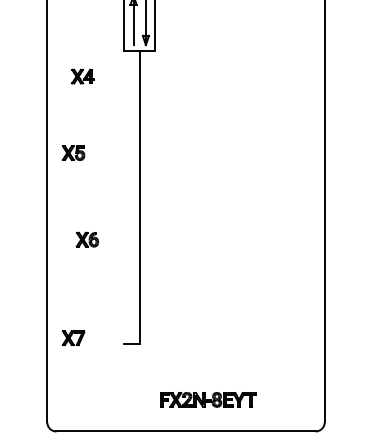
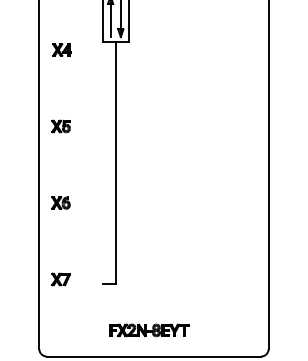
part: (82, 76) -> (61, 49), moved
part: (87, 239) -> (60, 202), moved
part: (208, 399) -> (149, 330), moved

